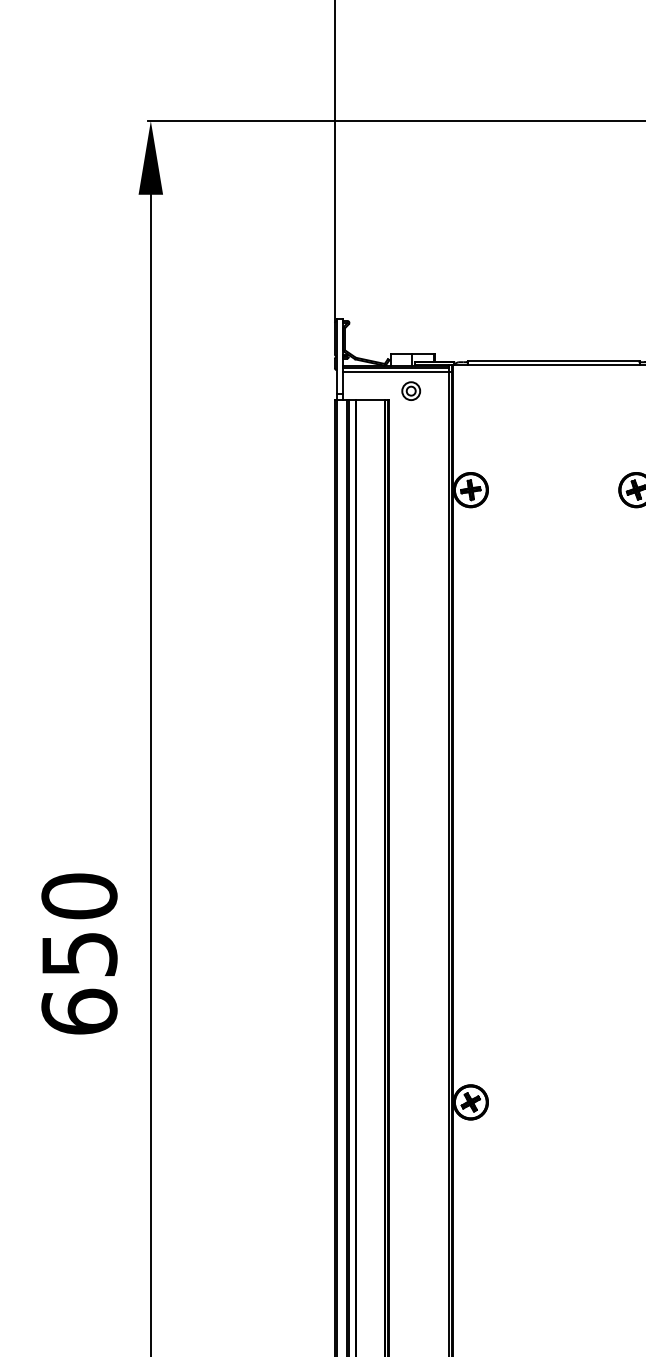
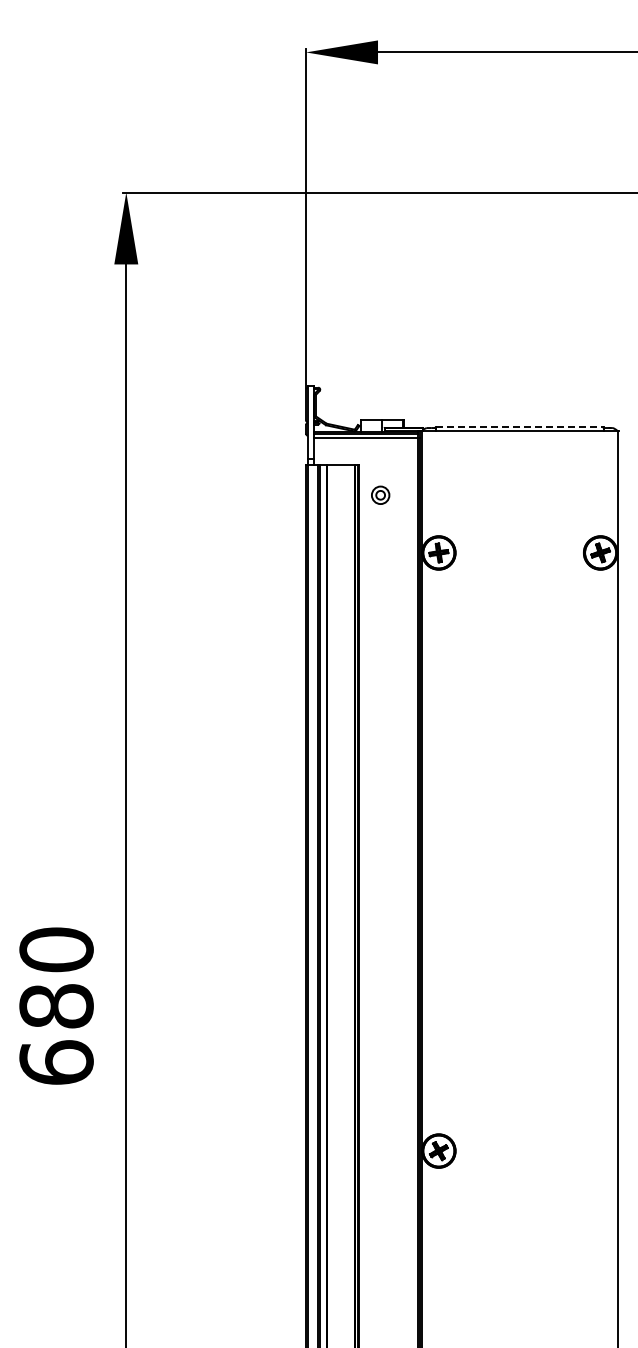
line: (553, 360) -> (519, 426), solid -> dashed
part: (411, 390) -> (380, 494), moved
text: (79, 954) -> (56, 1006), 650 -> 680

